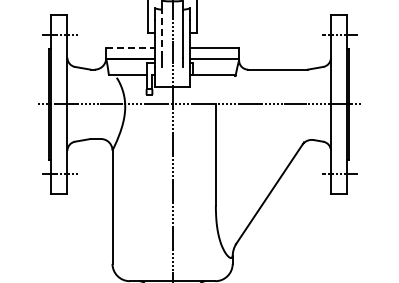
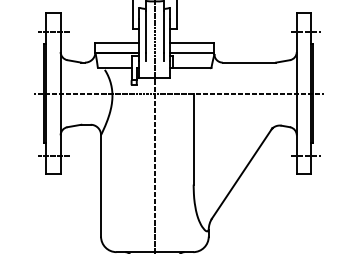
line: (162, 34) -> (145, 31), dashed -> solid
line: (130, 47) -> (117, 42), dashed -> solid

